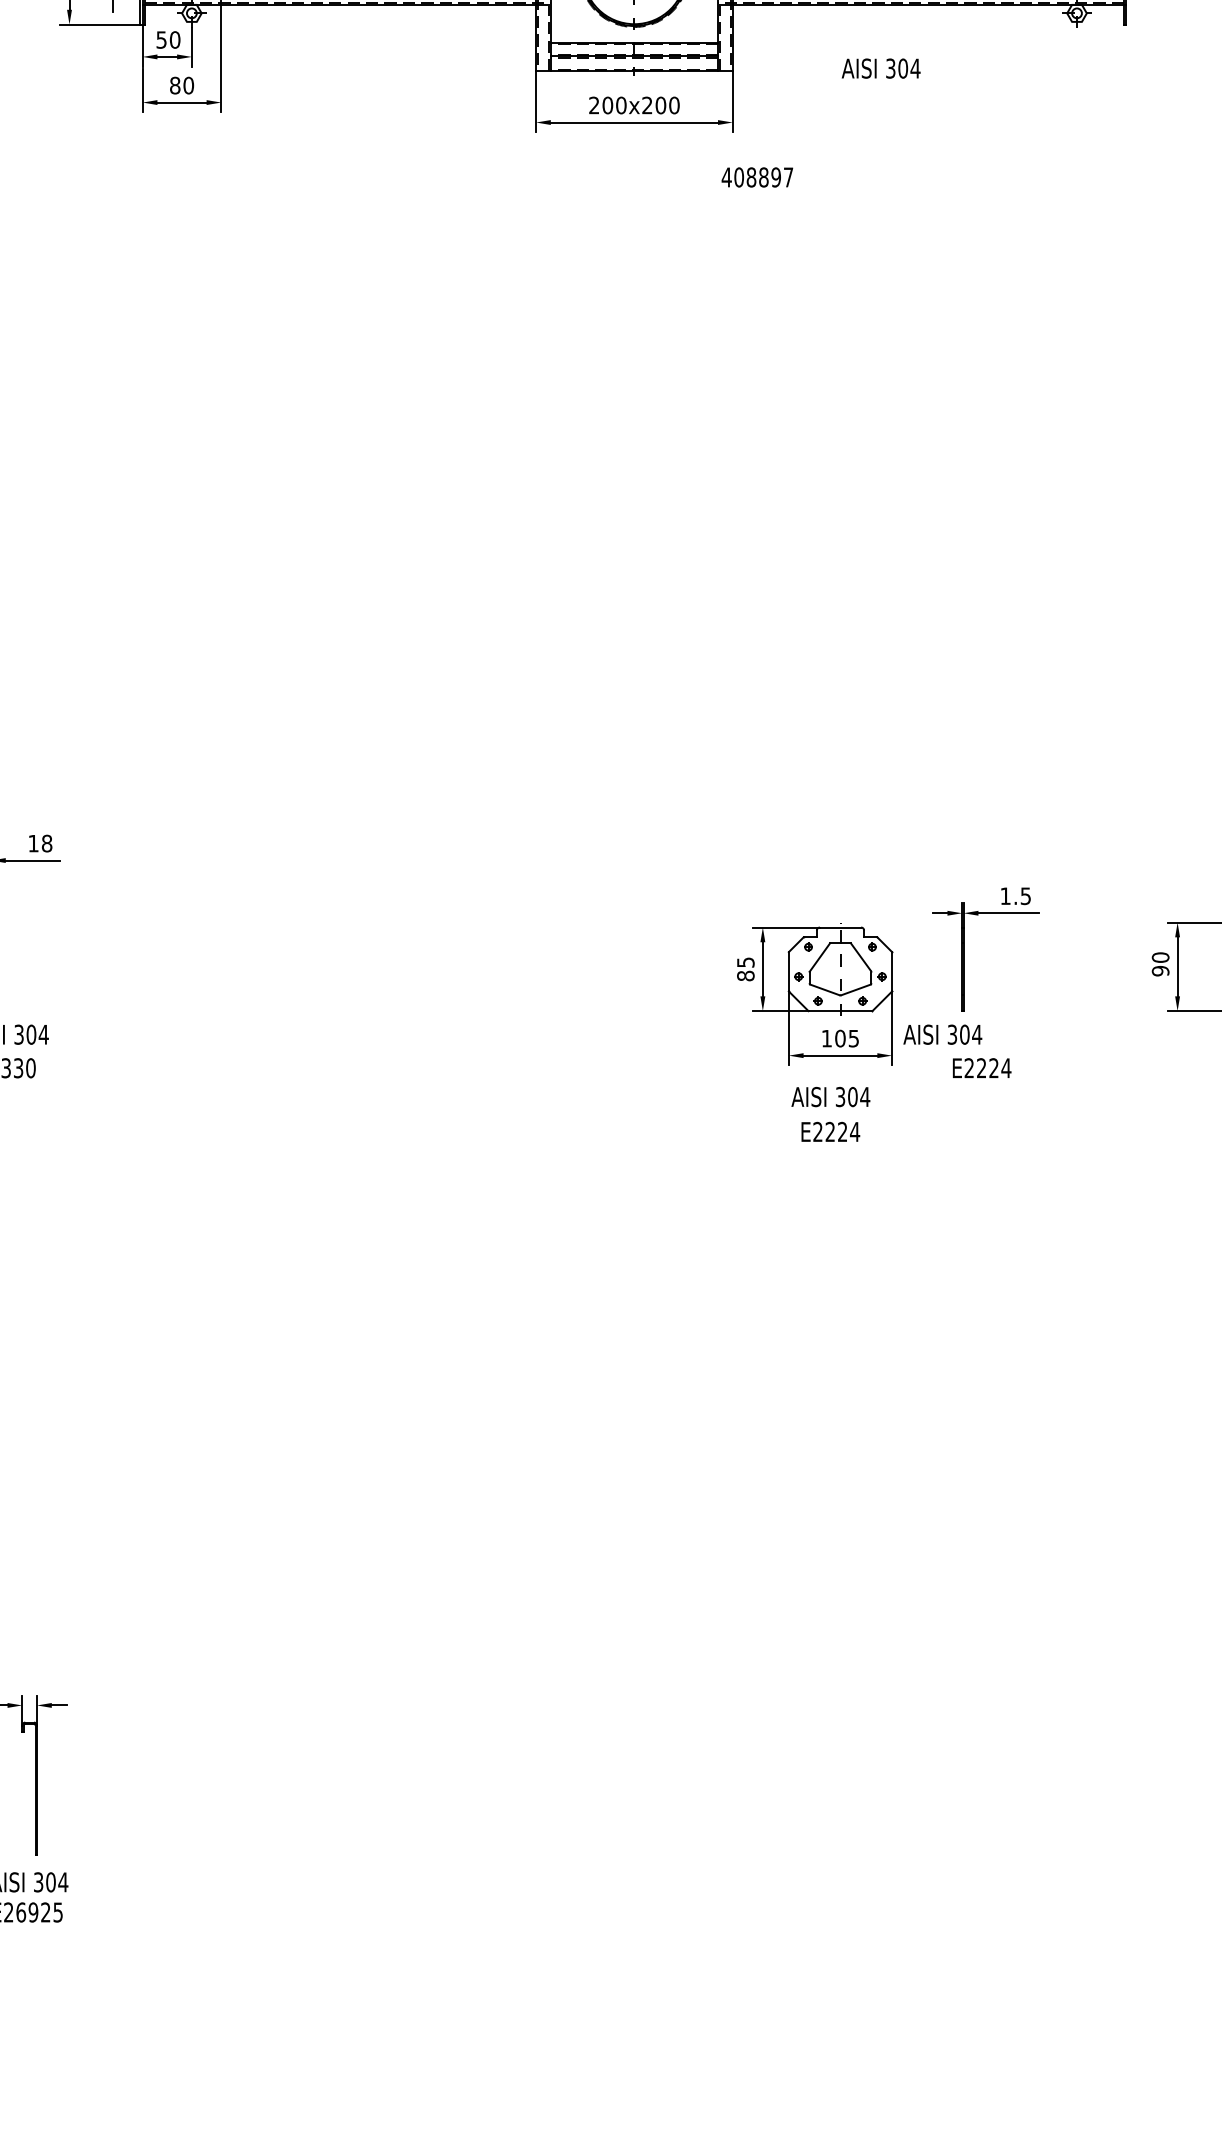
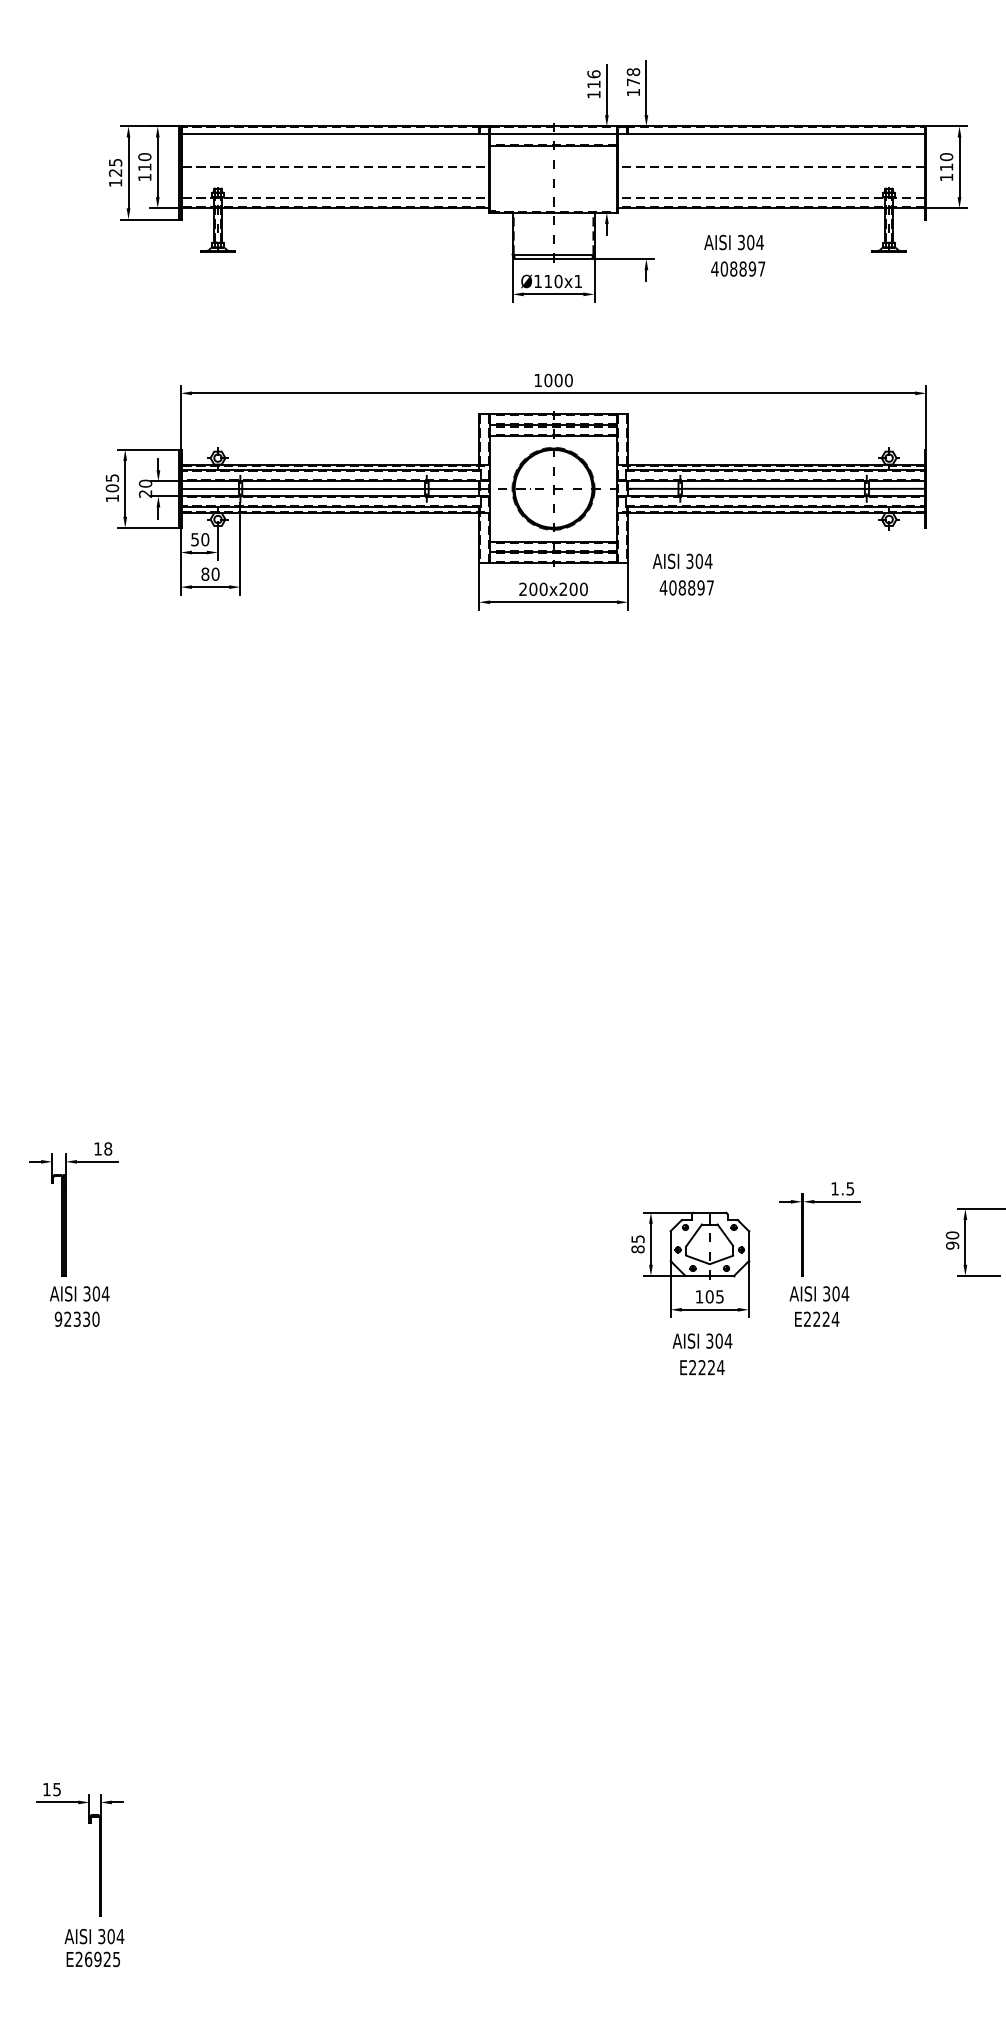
text: (880, 68) -> (682, 561), moved
text: (757, 176) -> (686, 587), moved
text: (942, 1034) -> (819, 1293), moved

